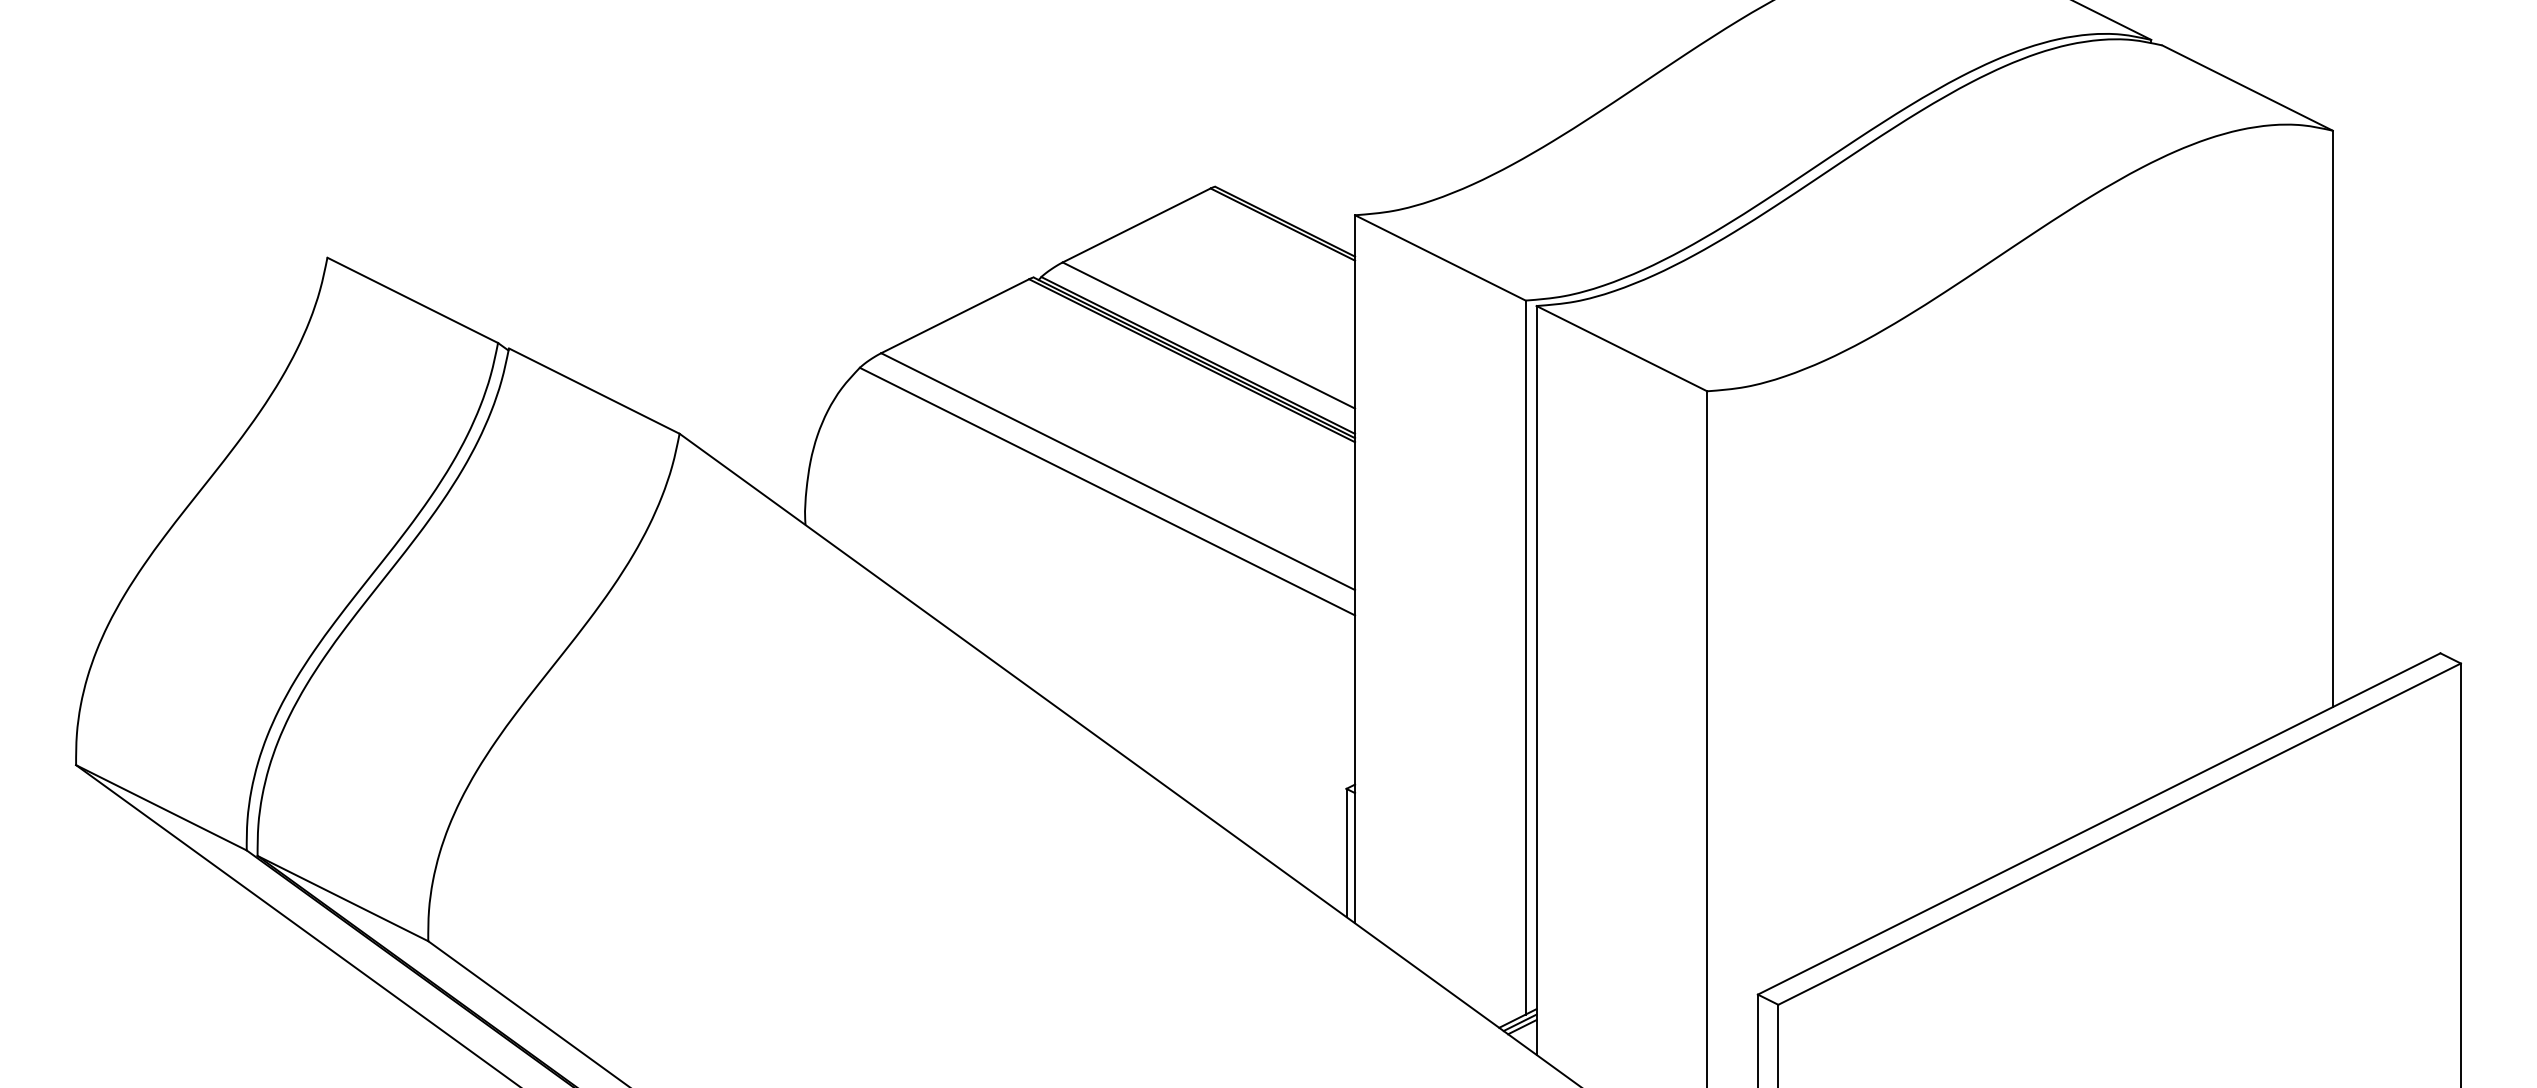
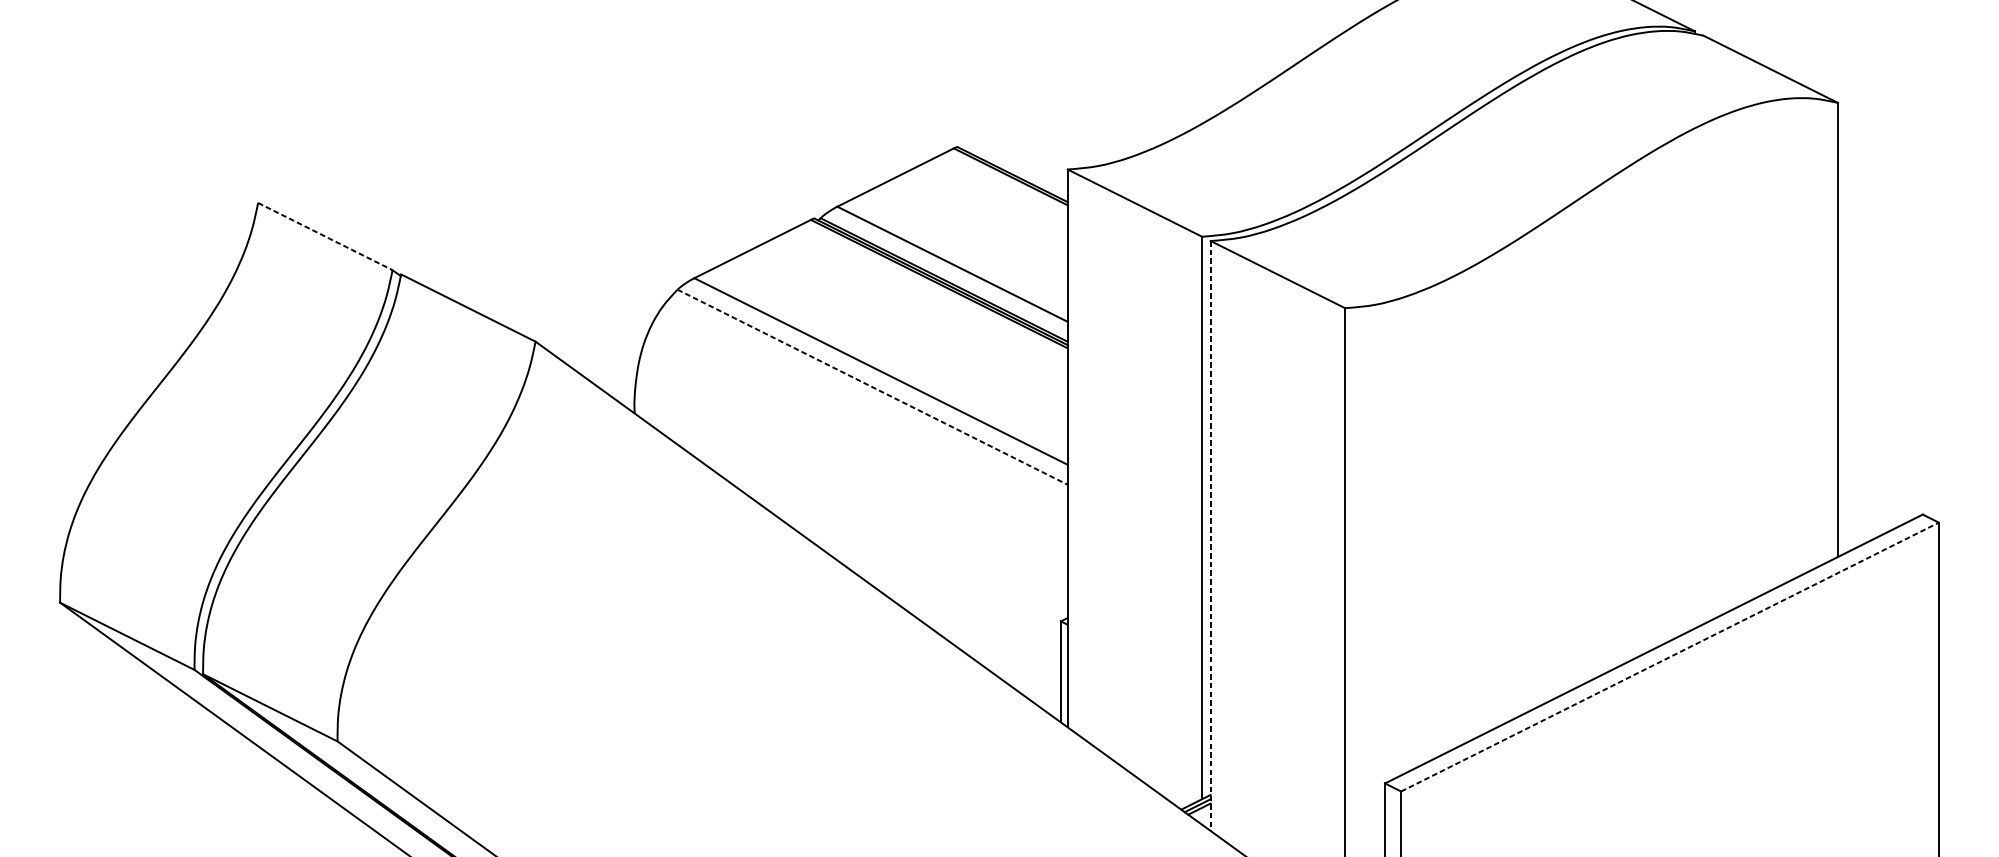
line: (413, 300) -> (325, 236), solid -> dashed
line: (1107, 491) -> (872, 387), solid -> dashed
line: (1536, 680) -> (1210, 536), solid -> dashed
line: (2119, 834) -> (1669, 657), solid -> dashed

